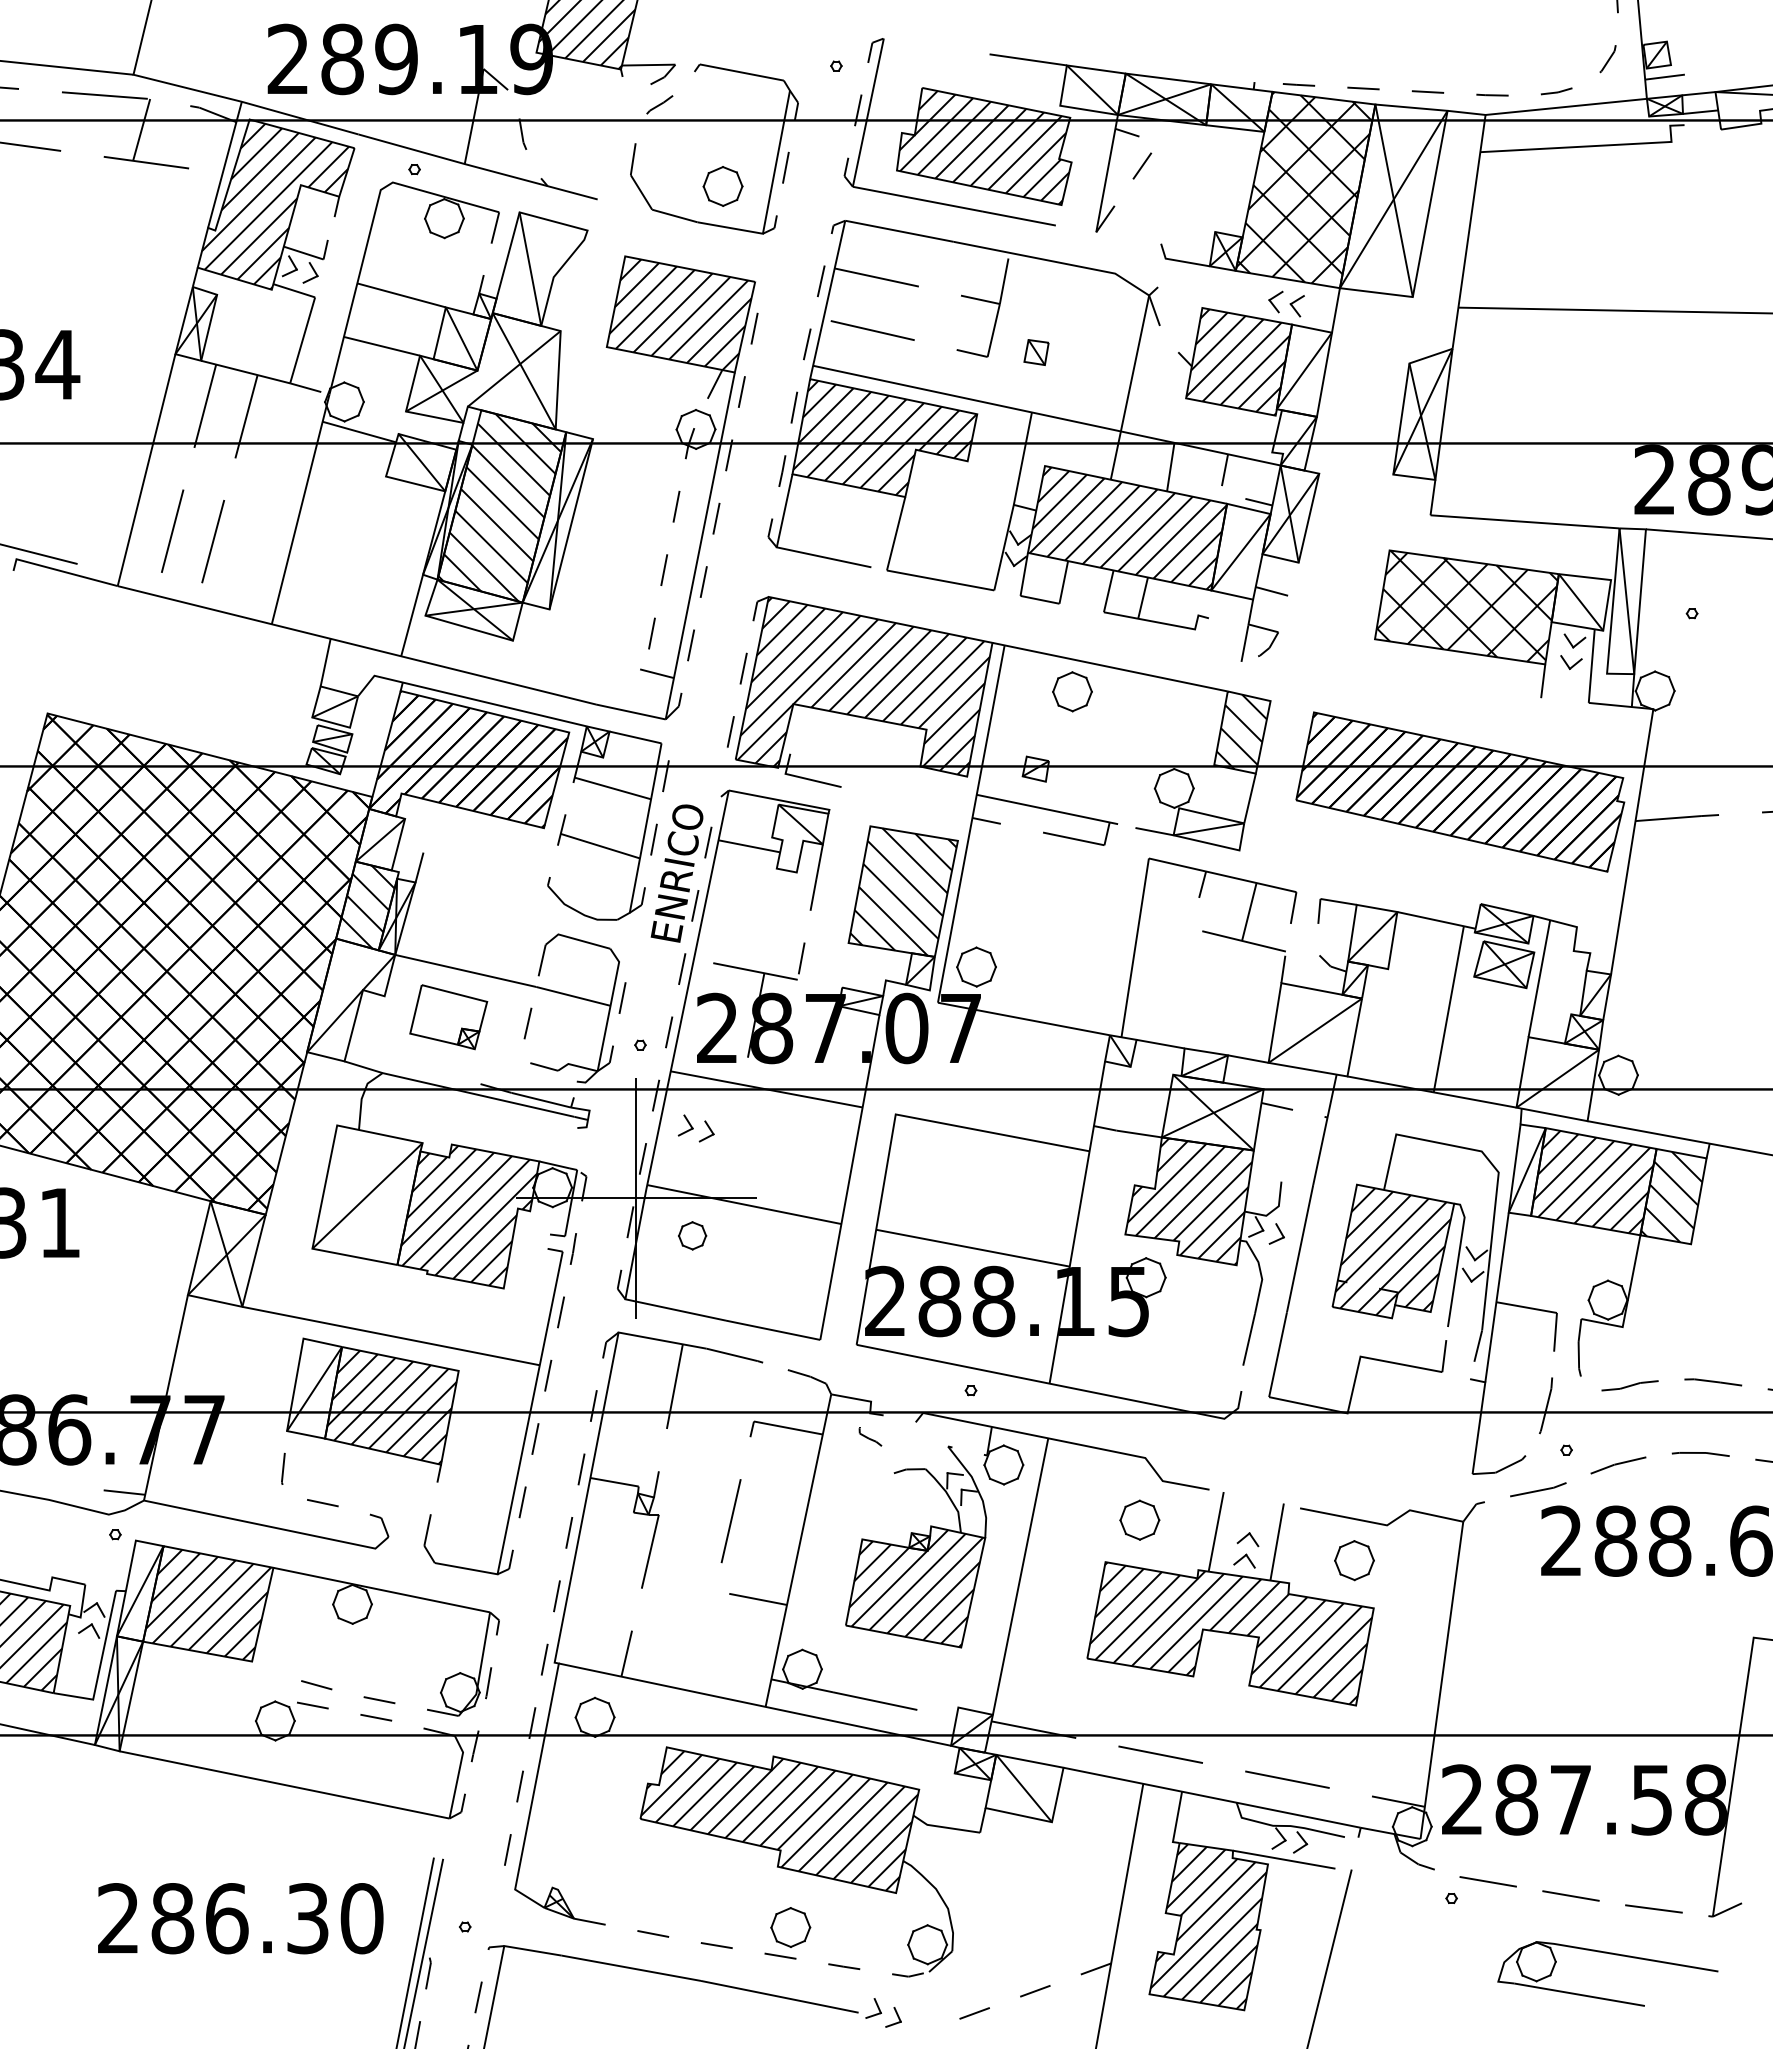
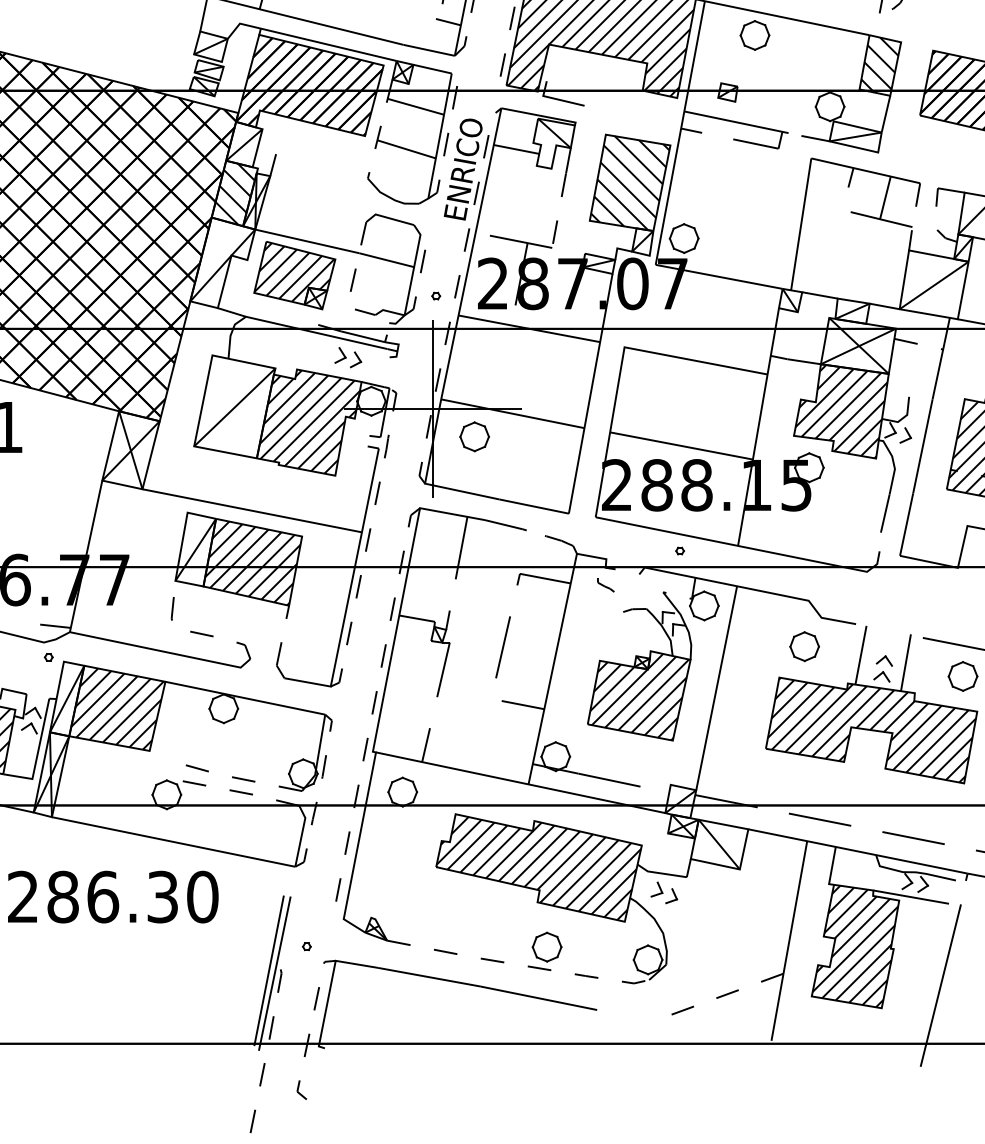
part: (448, 1016) -> (294, 275), size x1.43
part: (695, 1128) -> (347, 357), moved
part: (692, 1235) -> (474, 436), size x1.43
text: (240, 1918) -> (113, 896), moved
part: (883, 2012) -> (664, 892), moved

